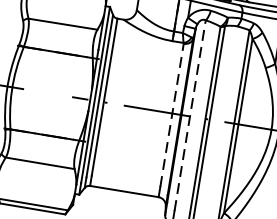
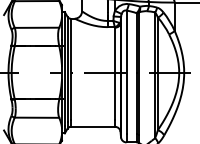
line: (172, 114) -> (115, 73), dashed -> solid
line: (190, 116) -> (126, 72), dashed -> solid

